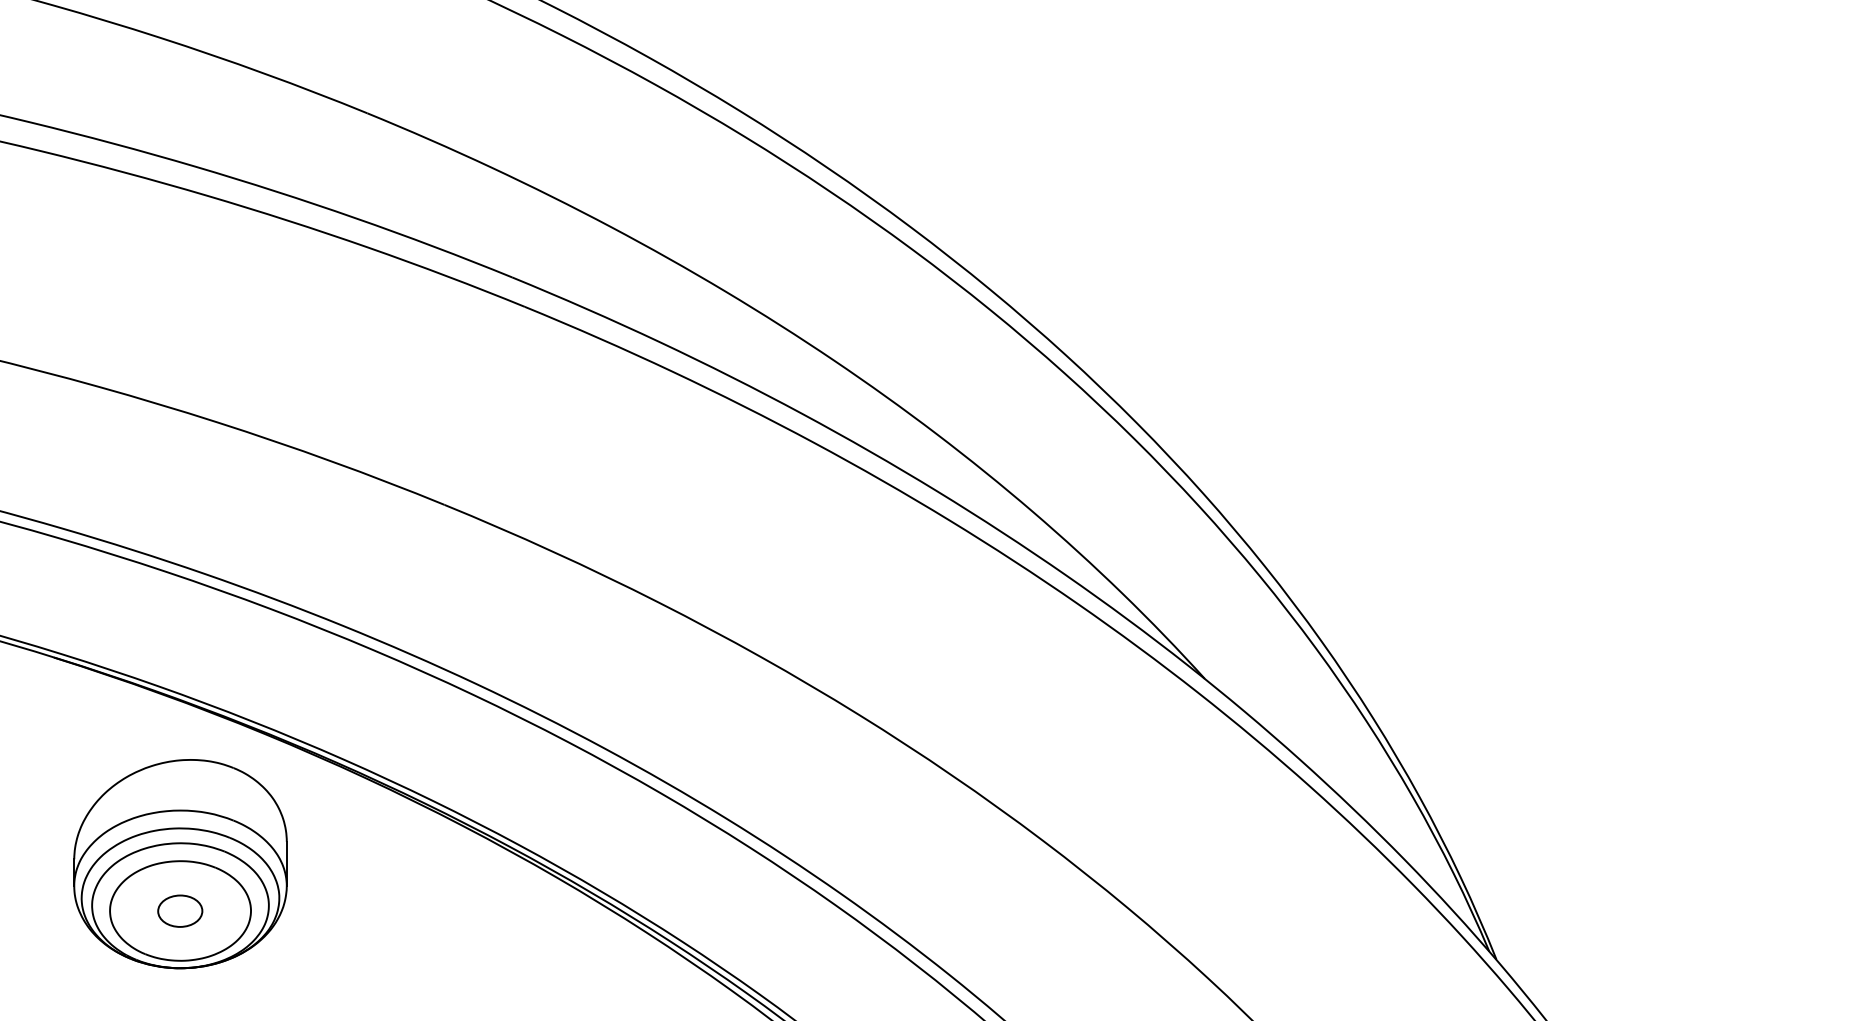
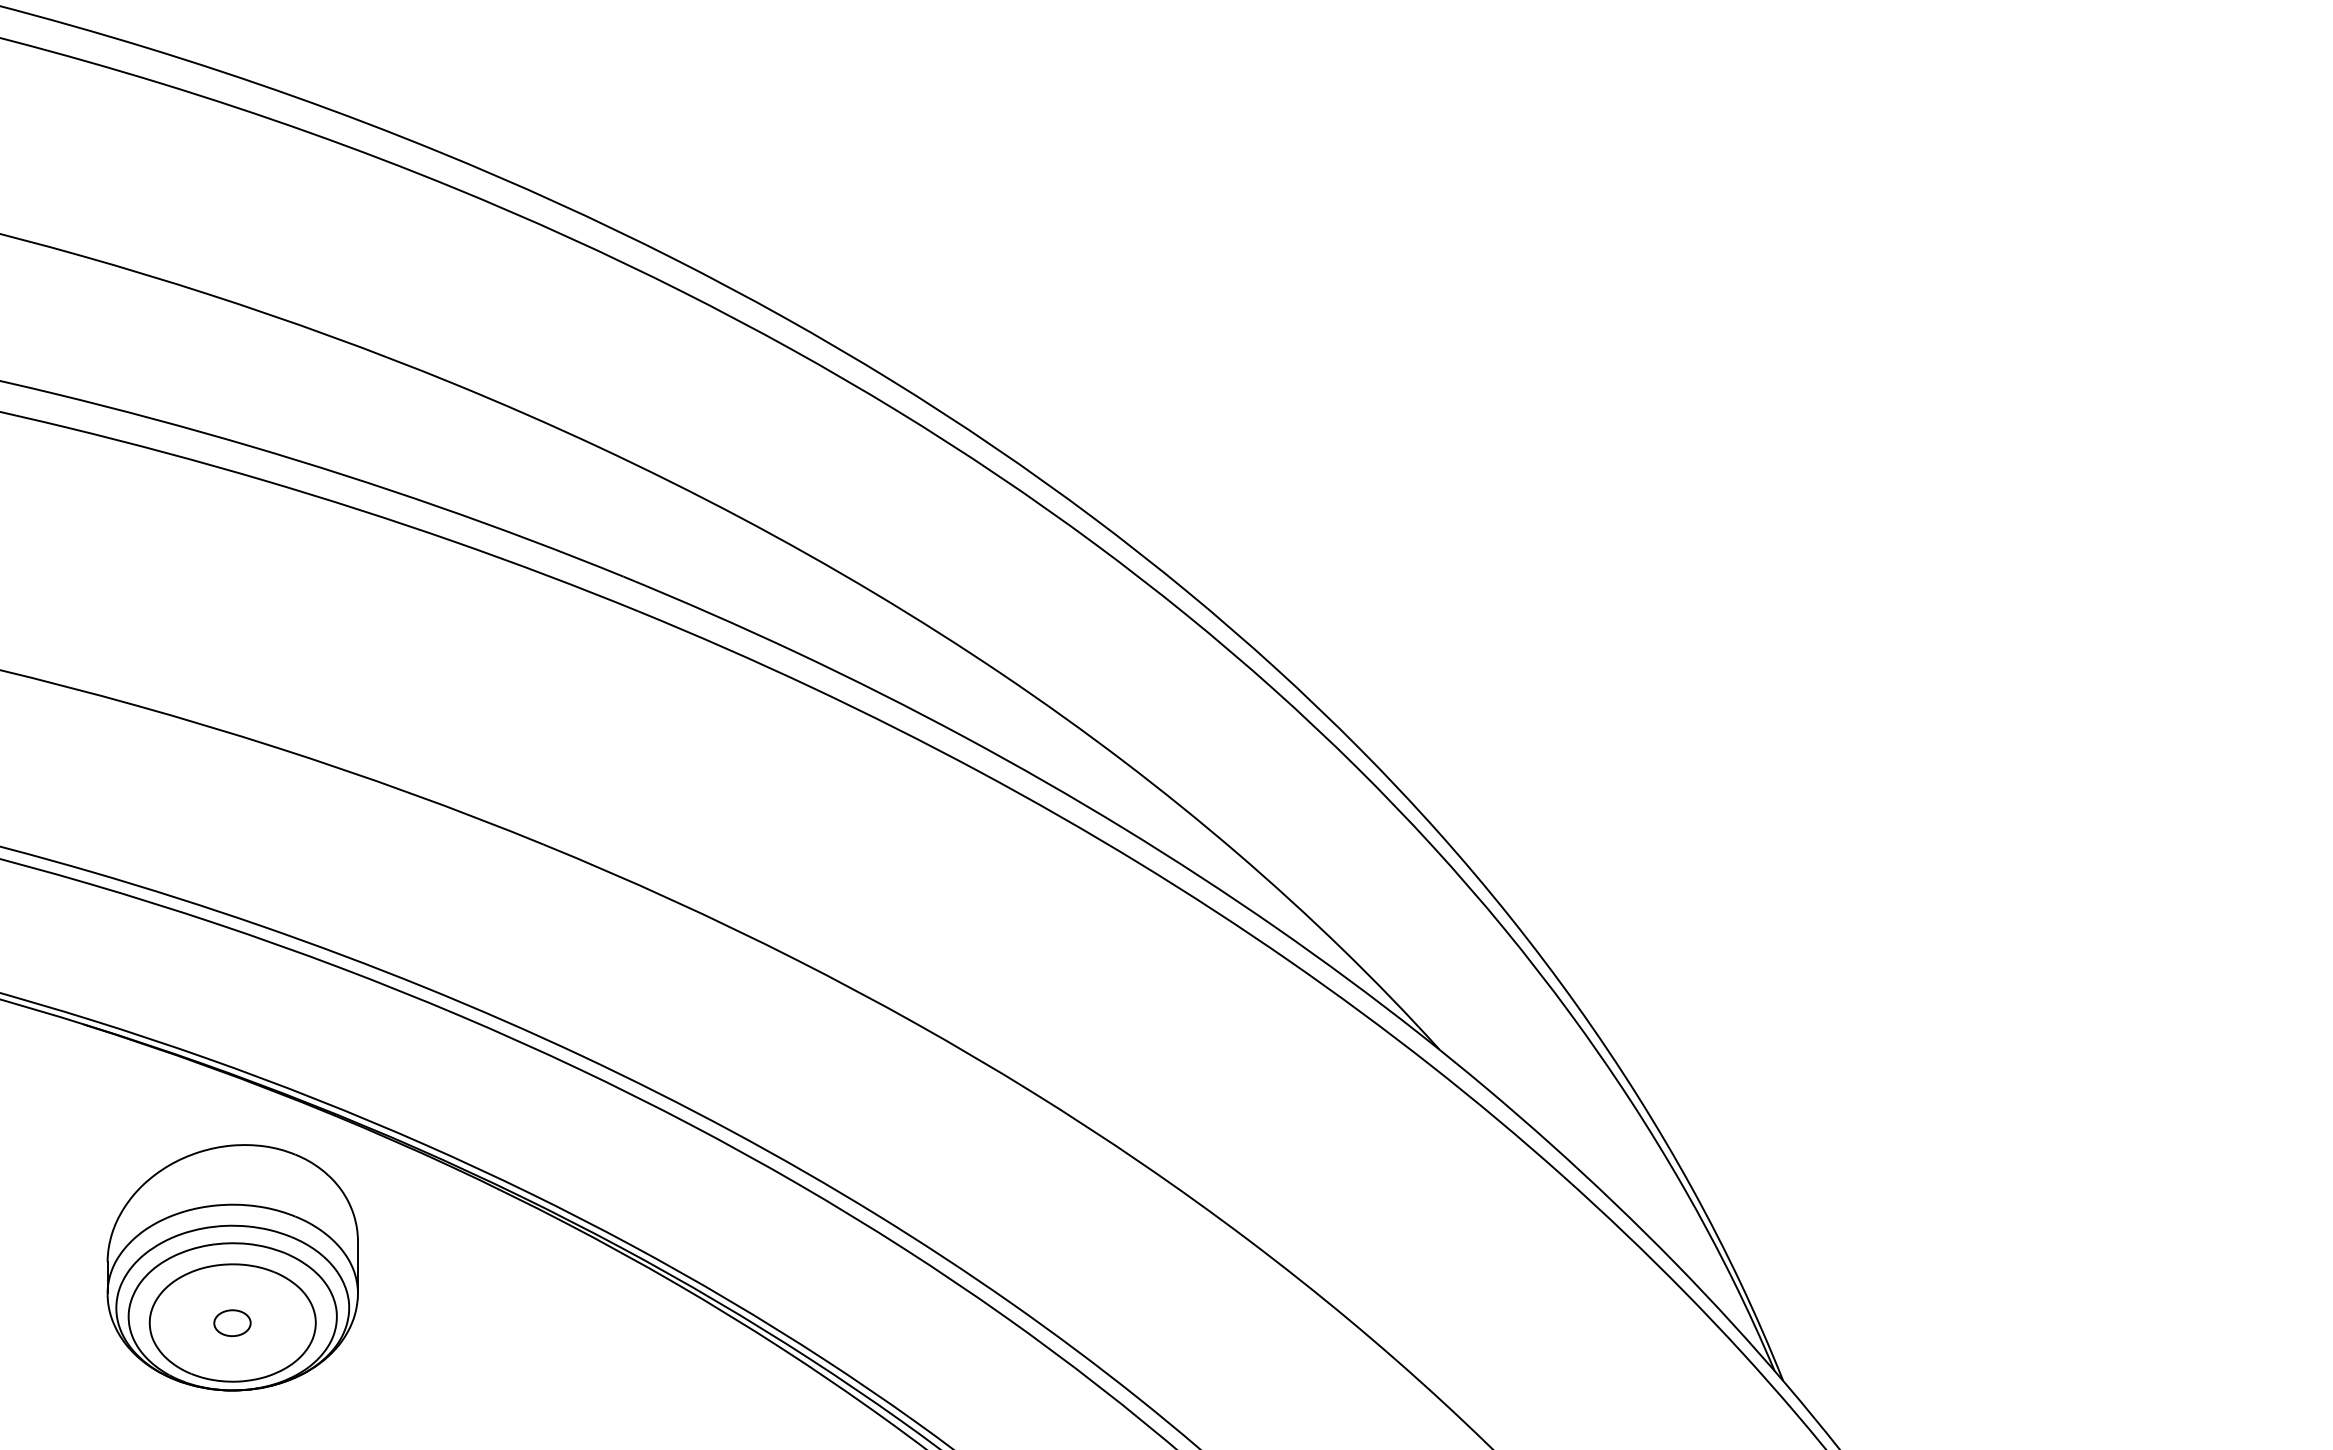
part: (180, 910) -> (232, 1322), size x0.7

